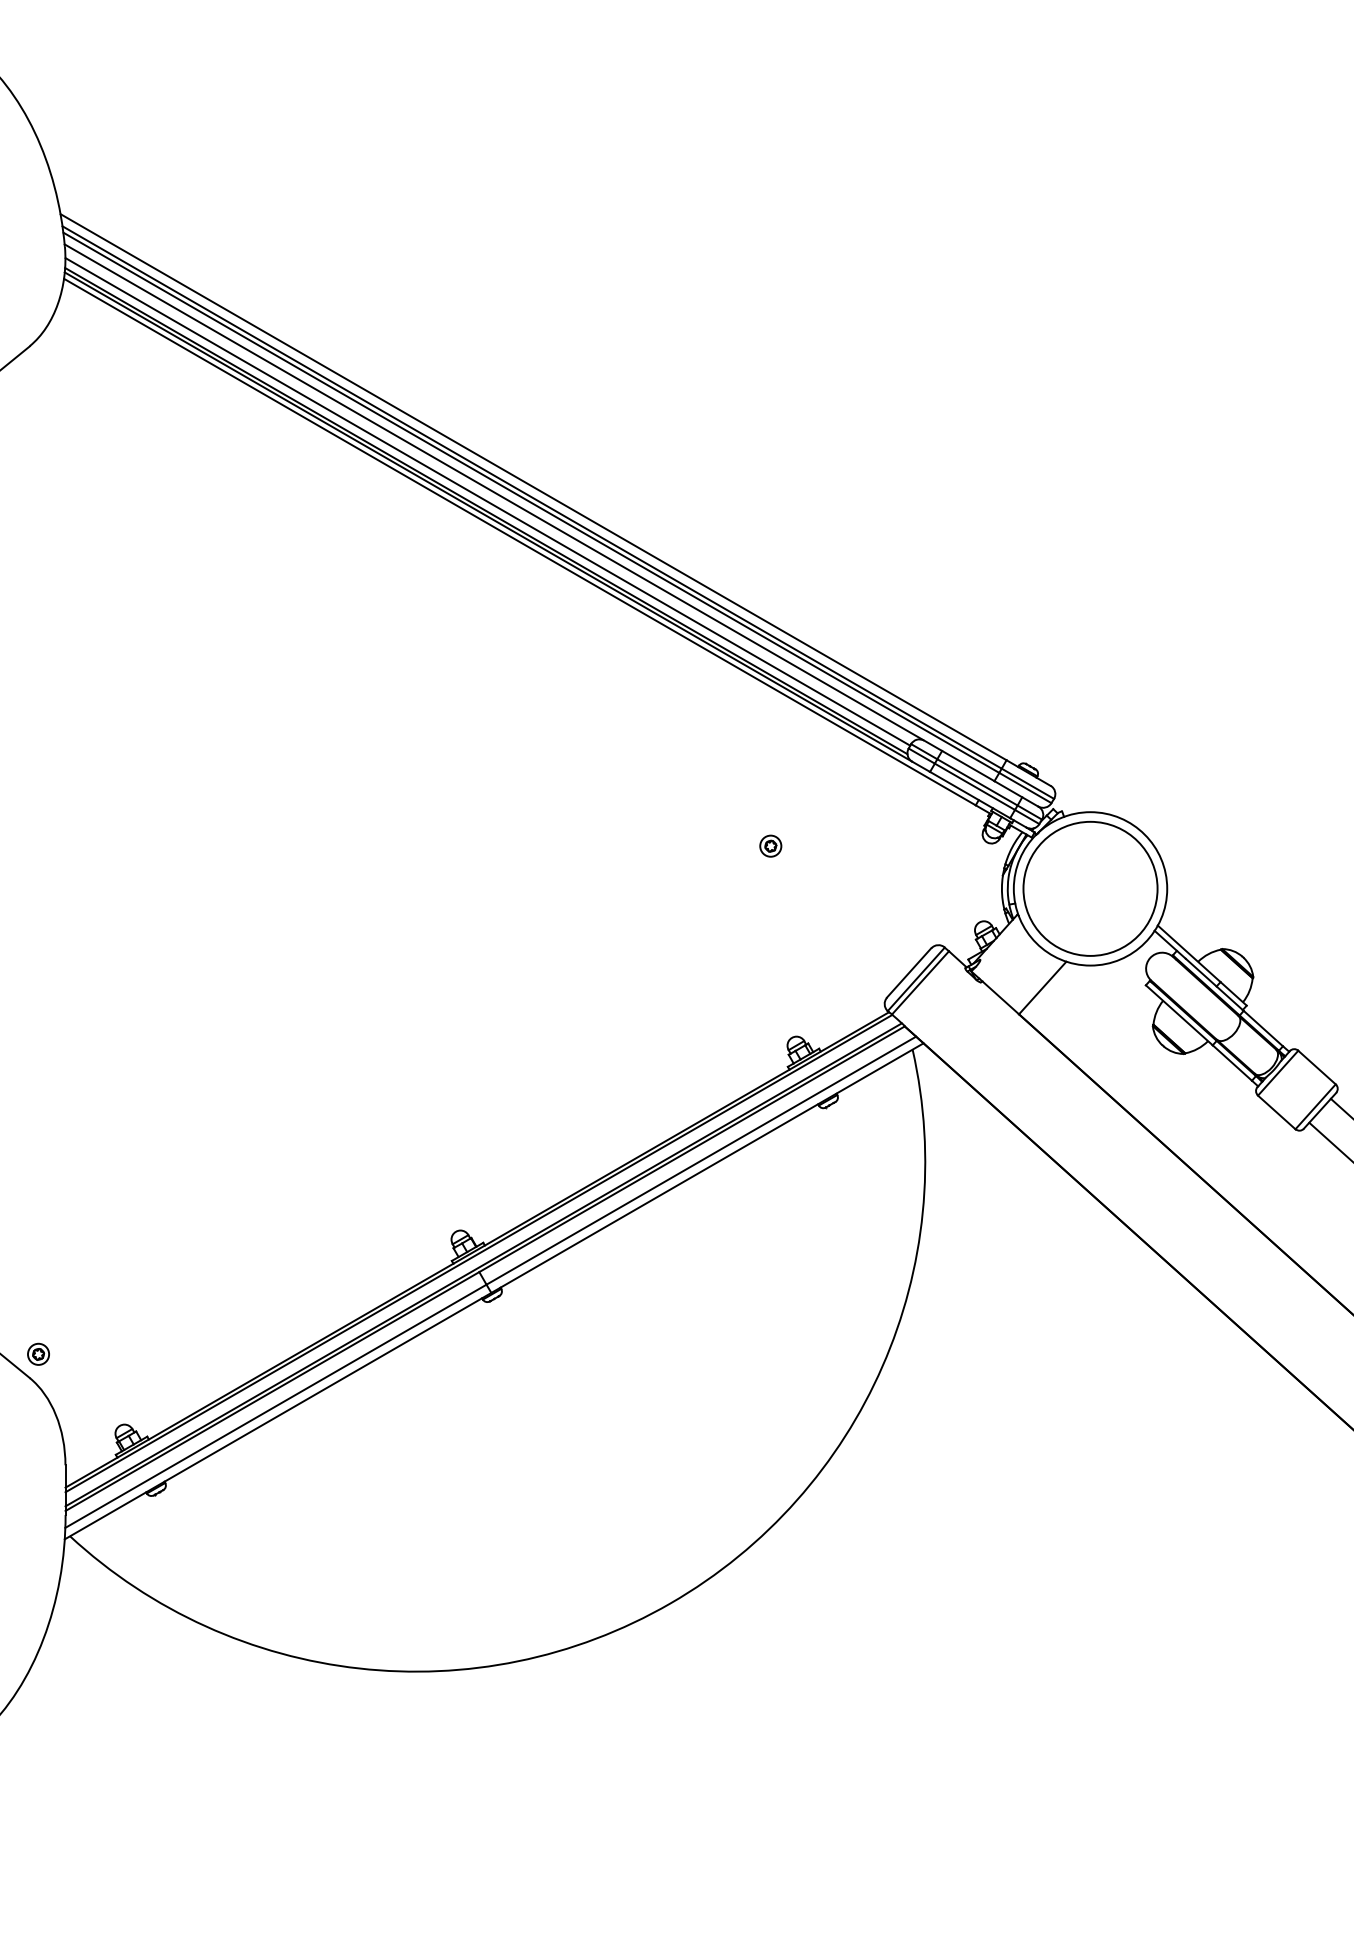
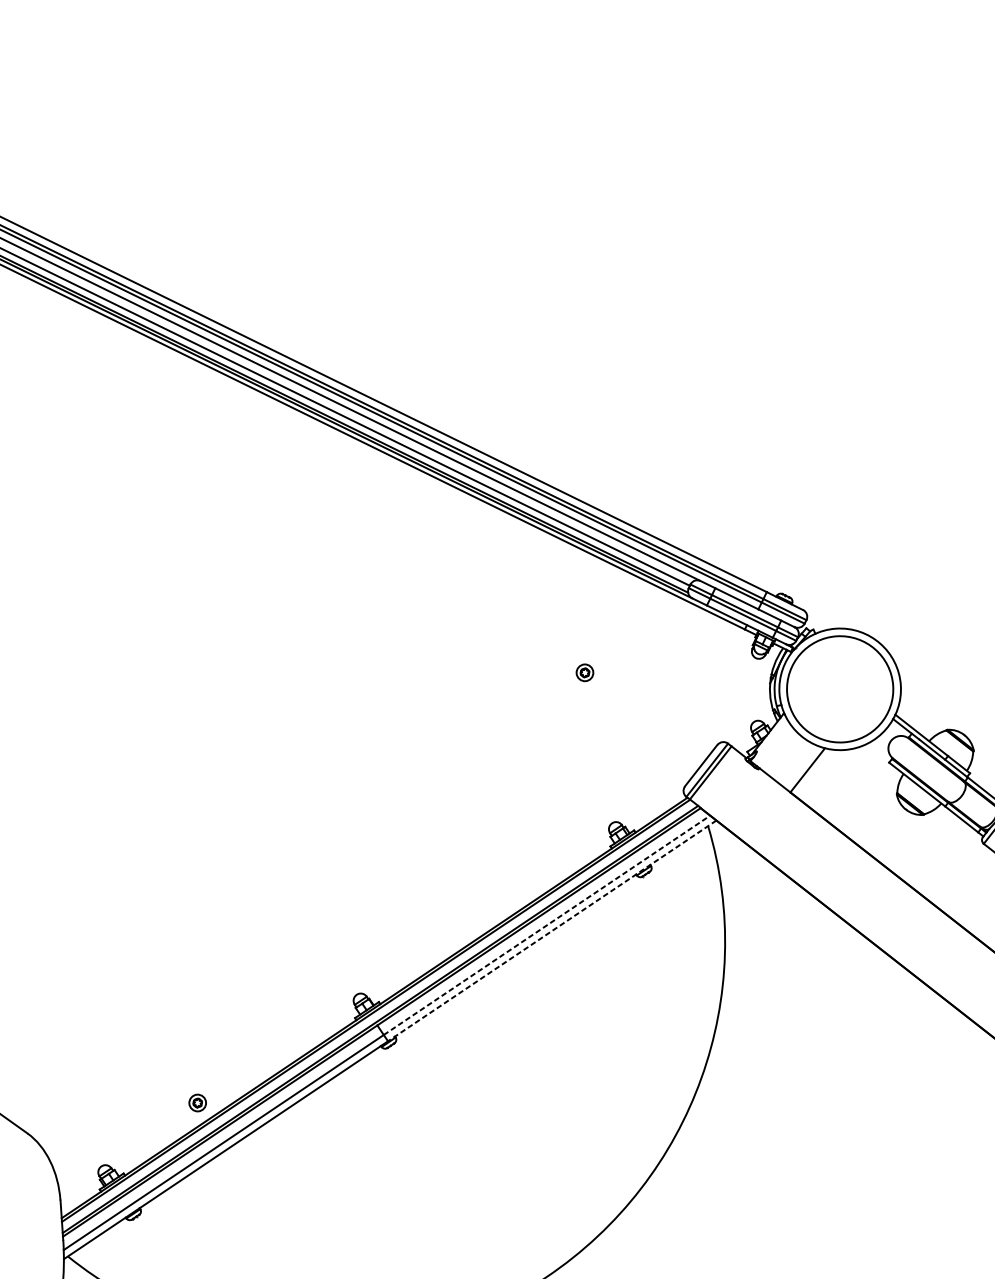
line: (701, 1160) -> (547, 925), solid -> dashed
line: (707, 1168) -> (552, 931), solid -> dashed
part: (38, 1353) -> (197, 1102), moved

